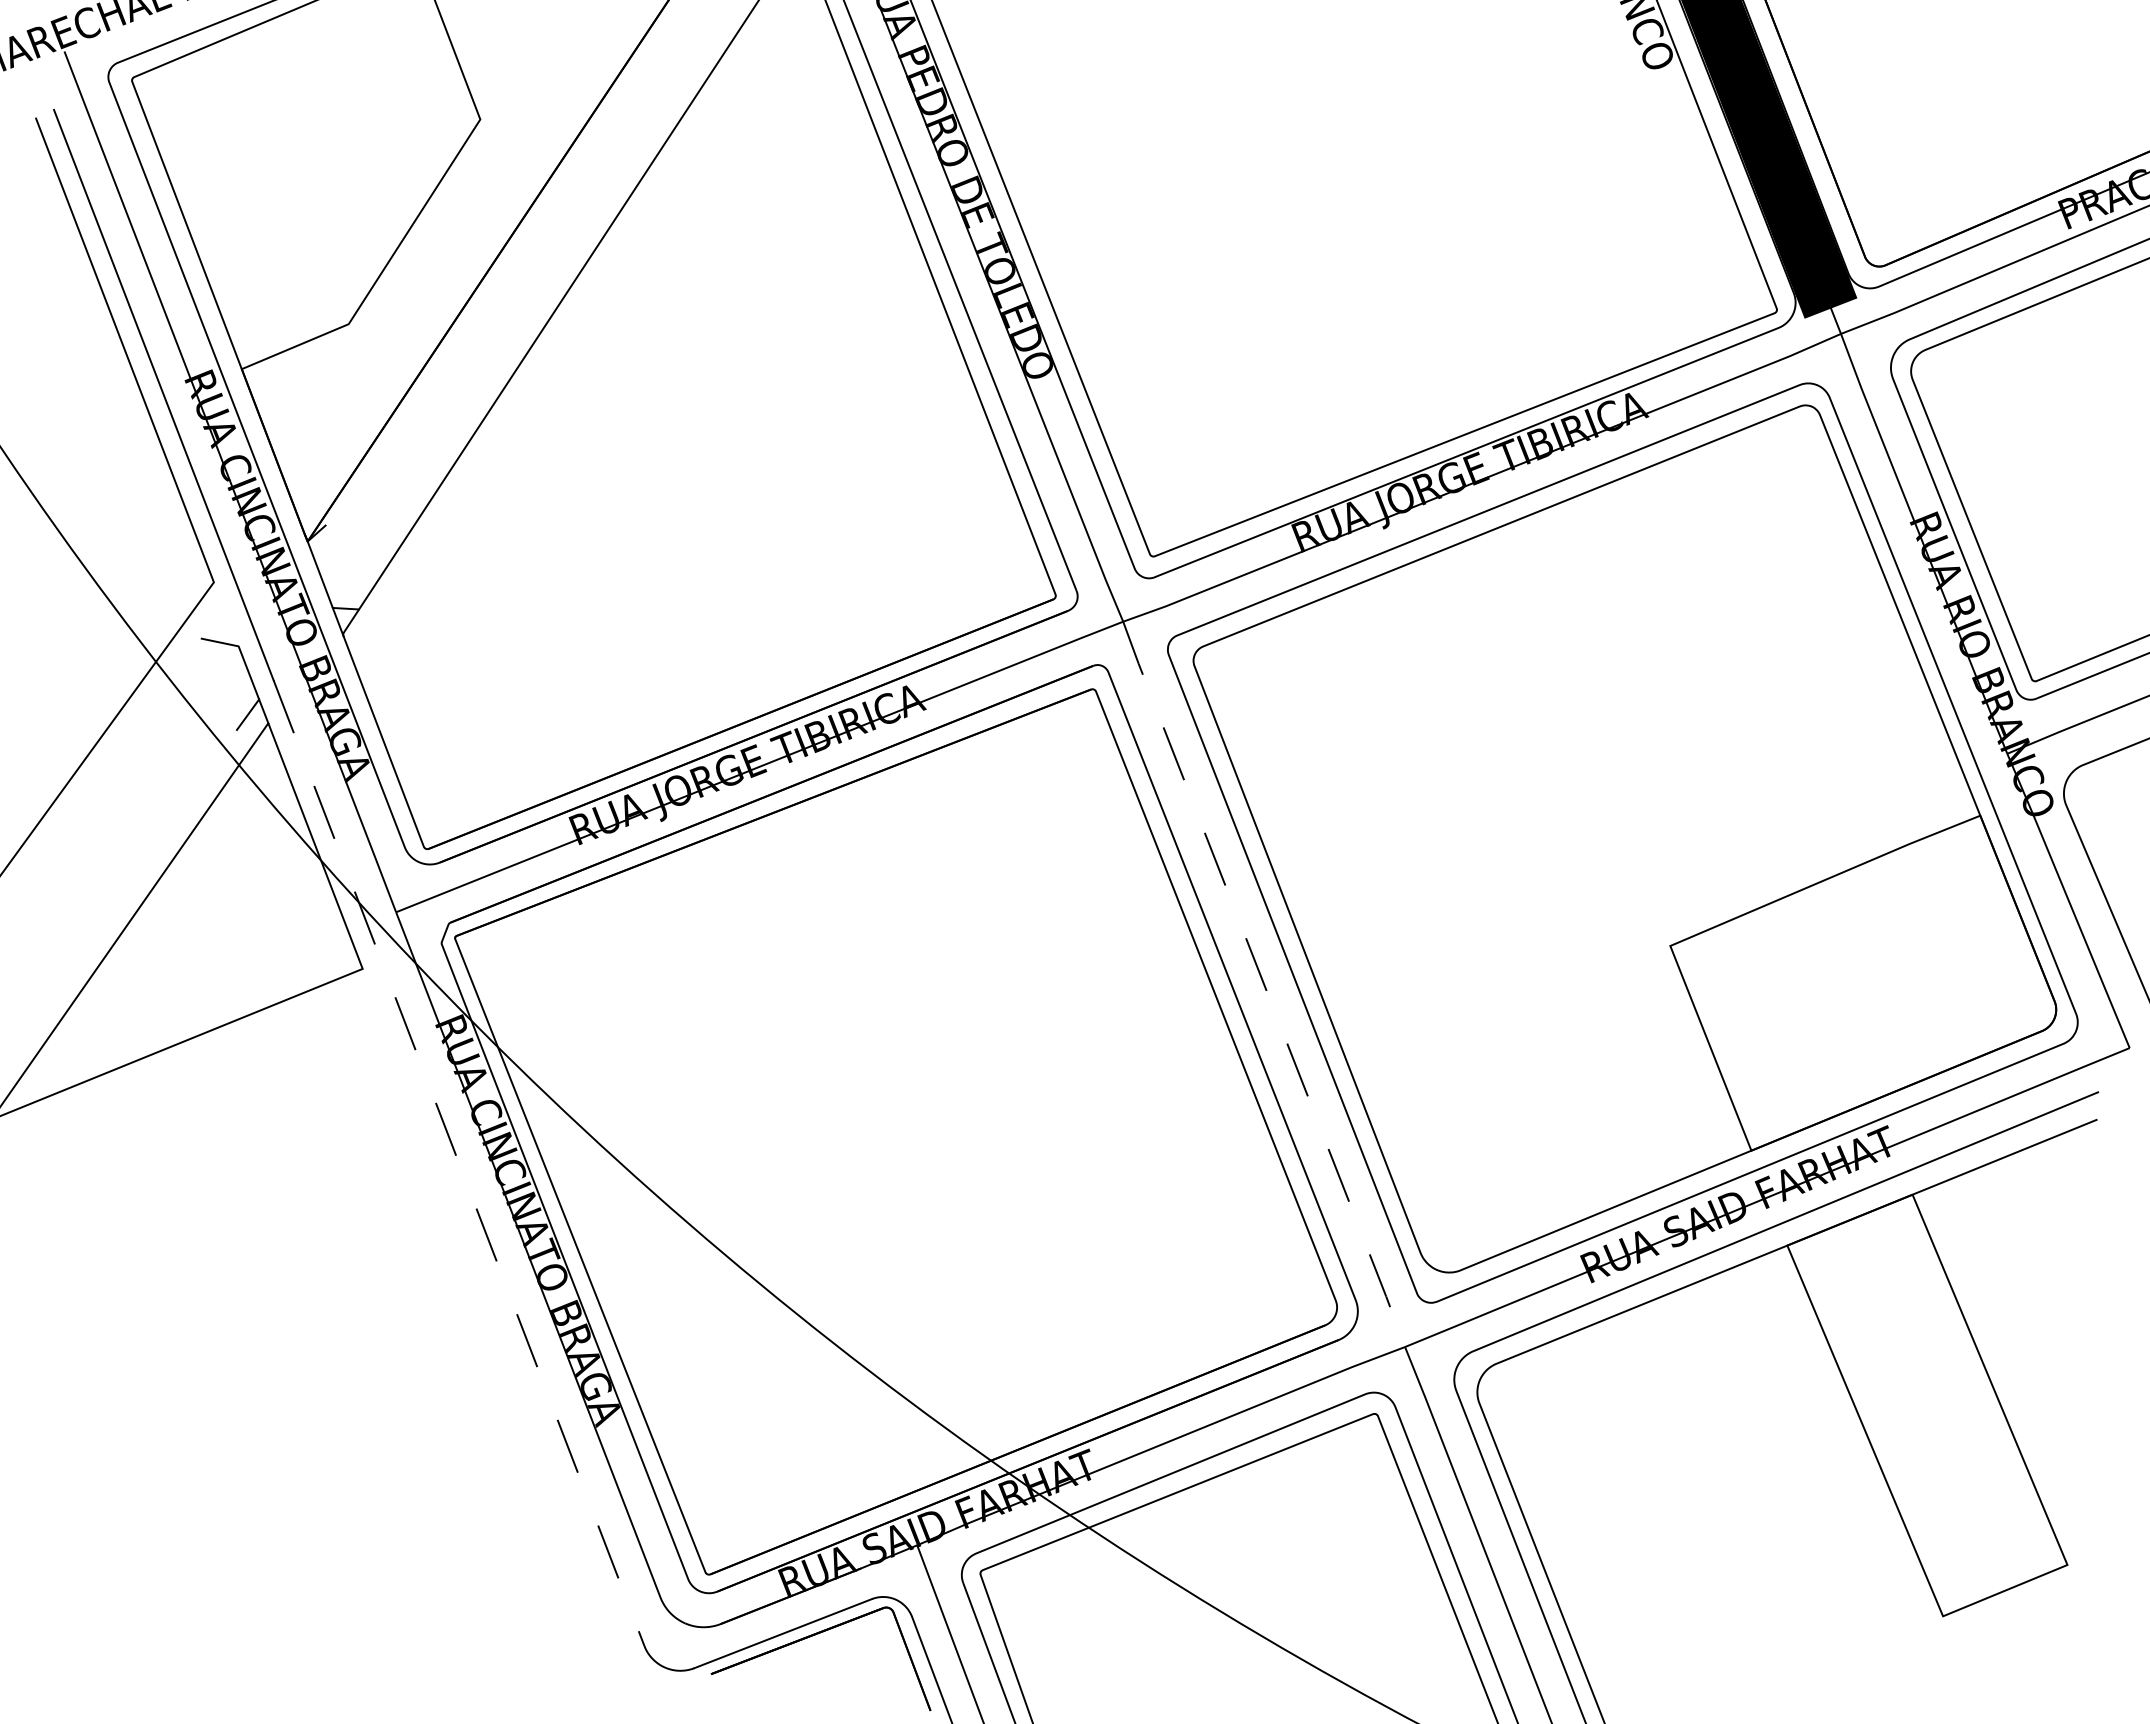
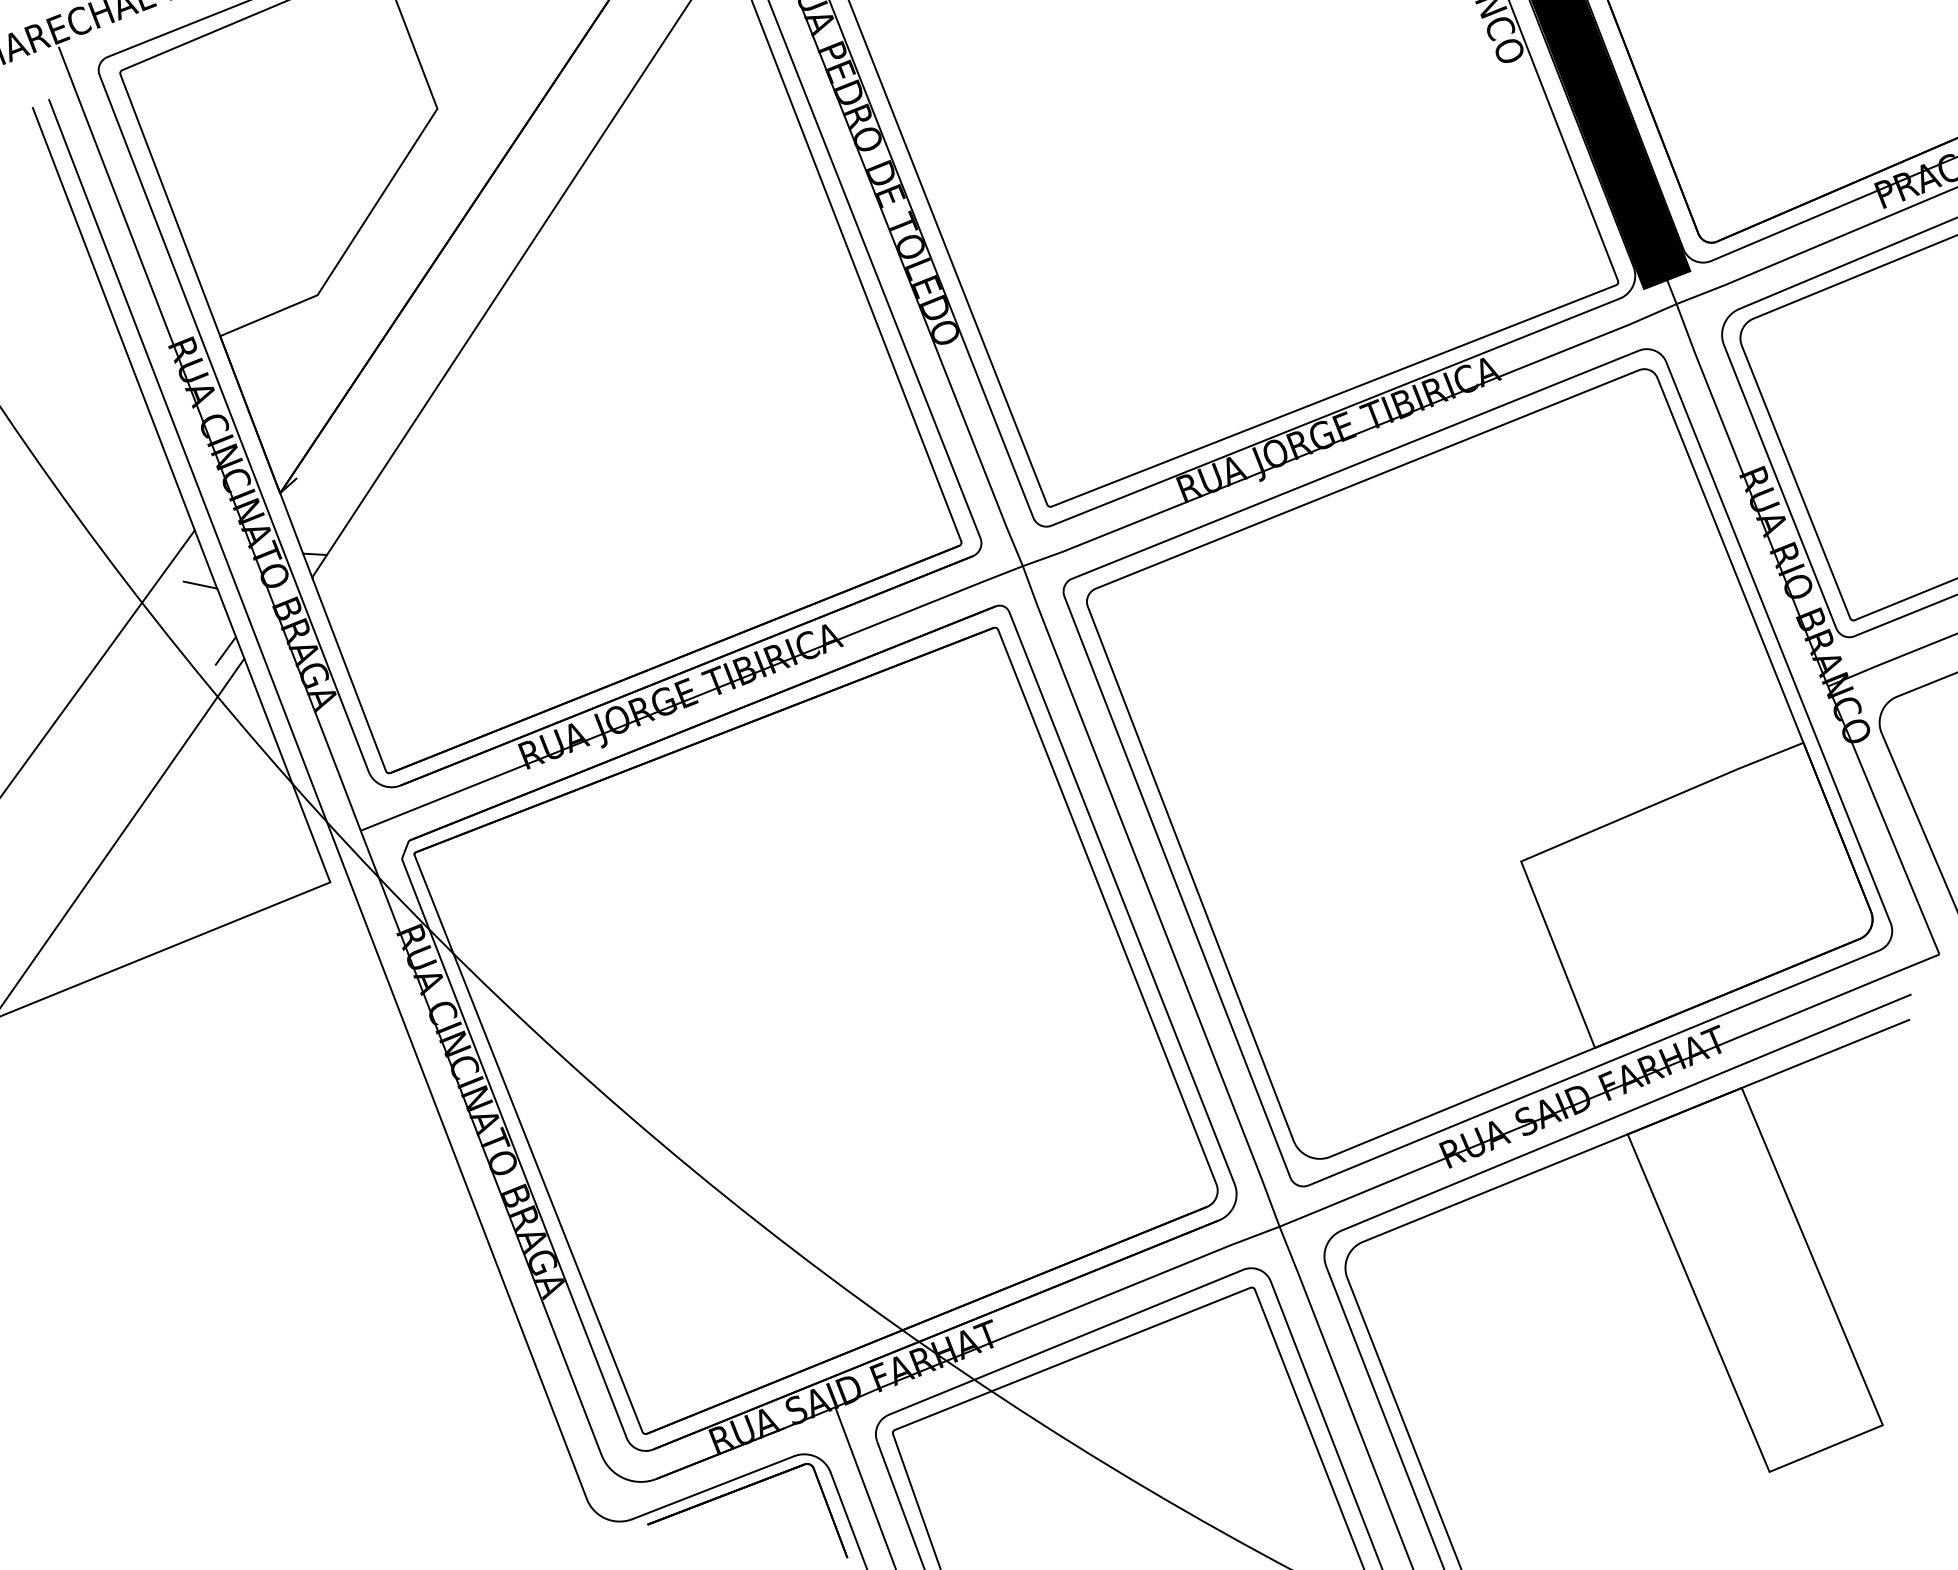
line: (225, 614) -> (205, 559), added
line: (1264, 984) -> (1151, 896), dashed -> solid
line: (459, 1163) -> (418, 1059), dashed -> solid

